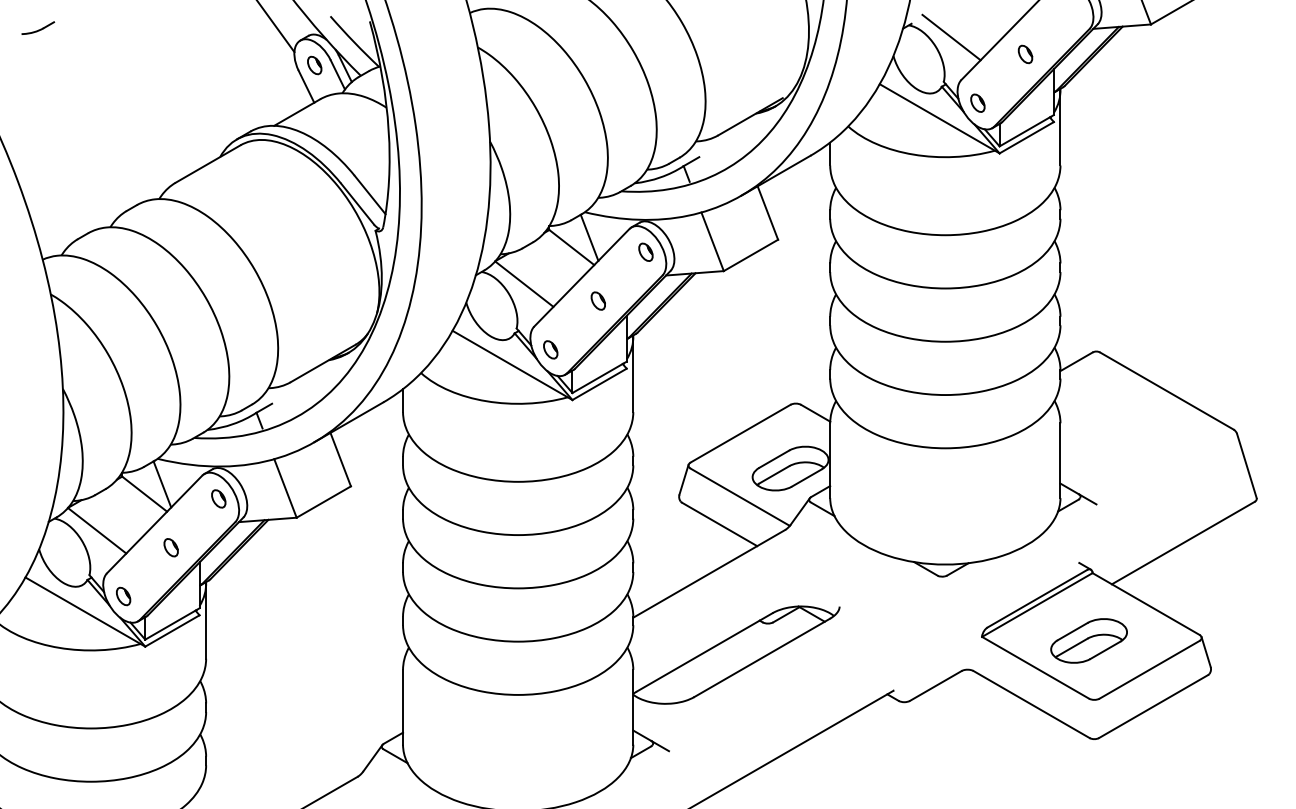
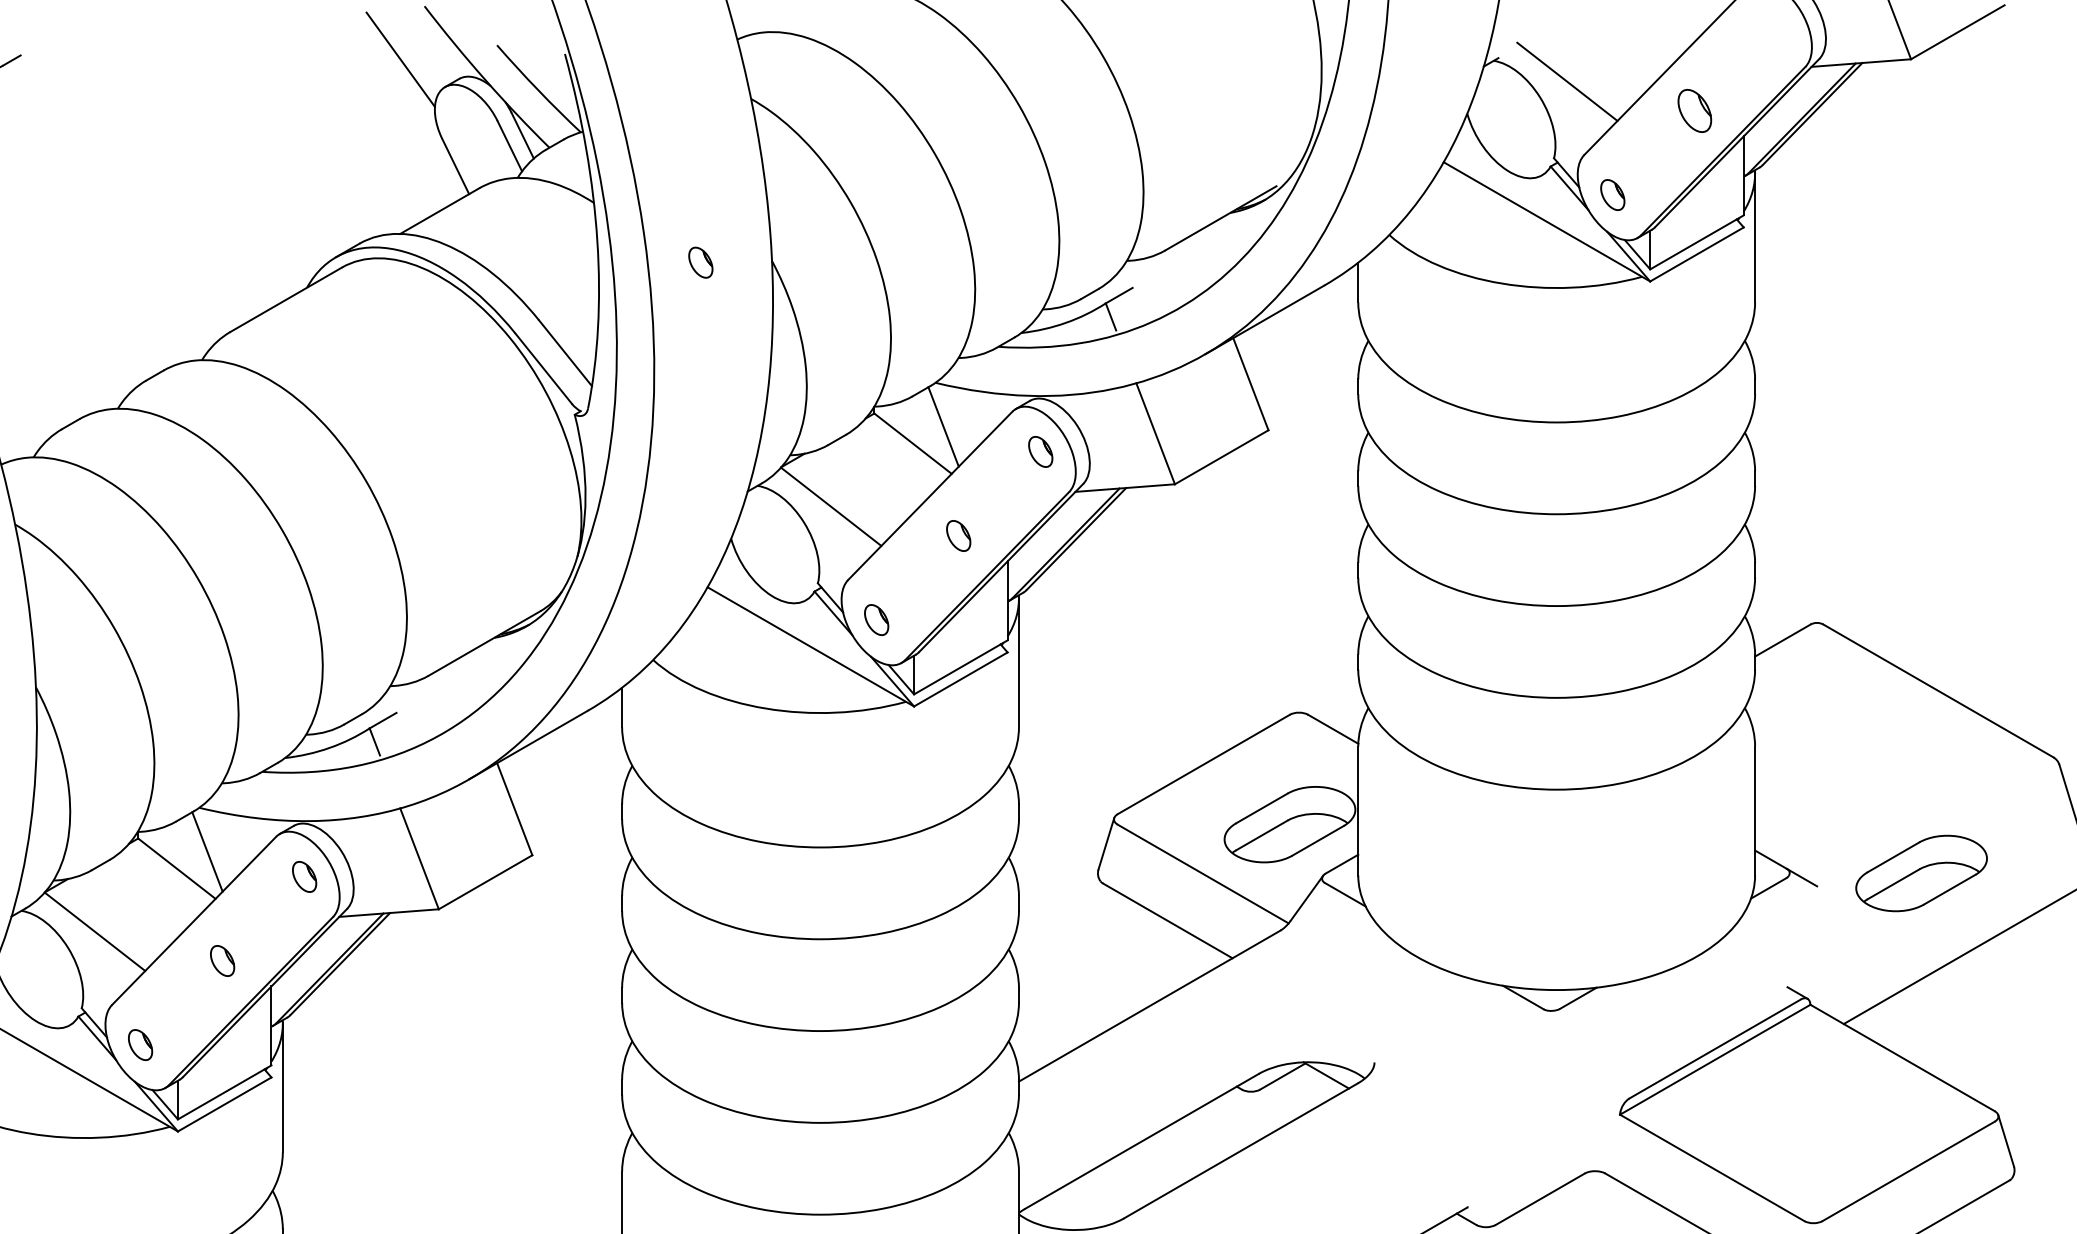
part: (1025, 54) -> (1694, 111), size x1.4
part: (314, 65) -> (700, 262), moved
part: (1088, 640) -> (1920, 872), moved

